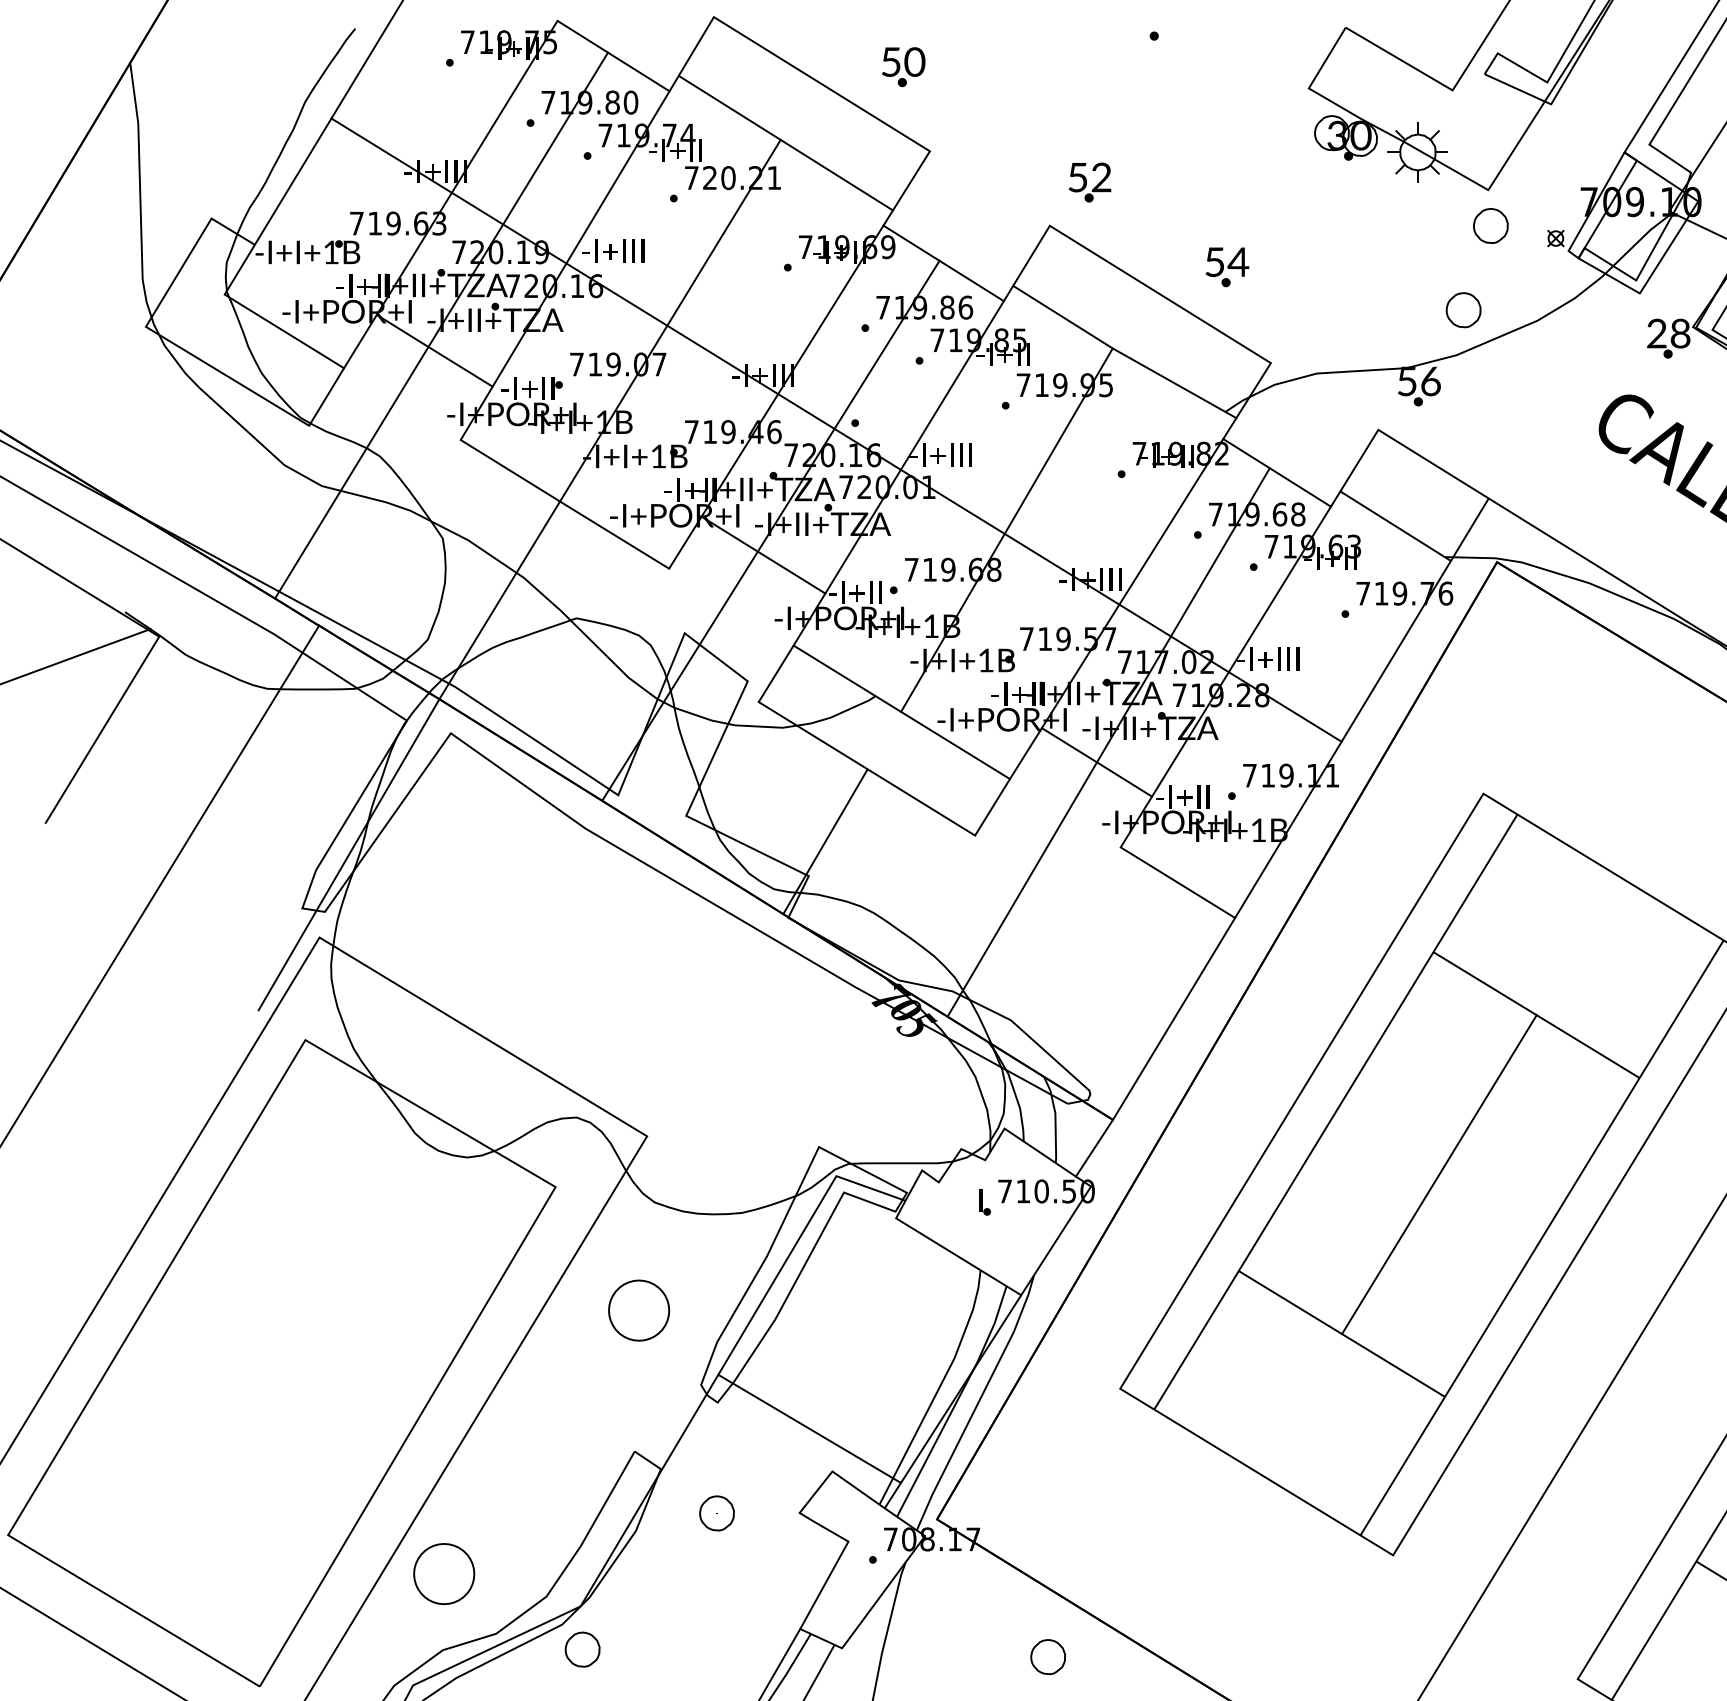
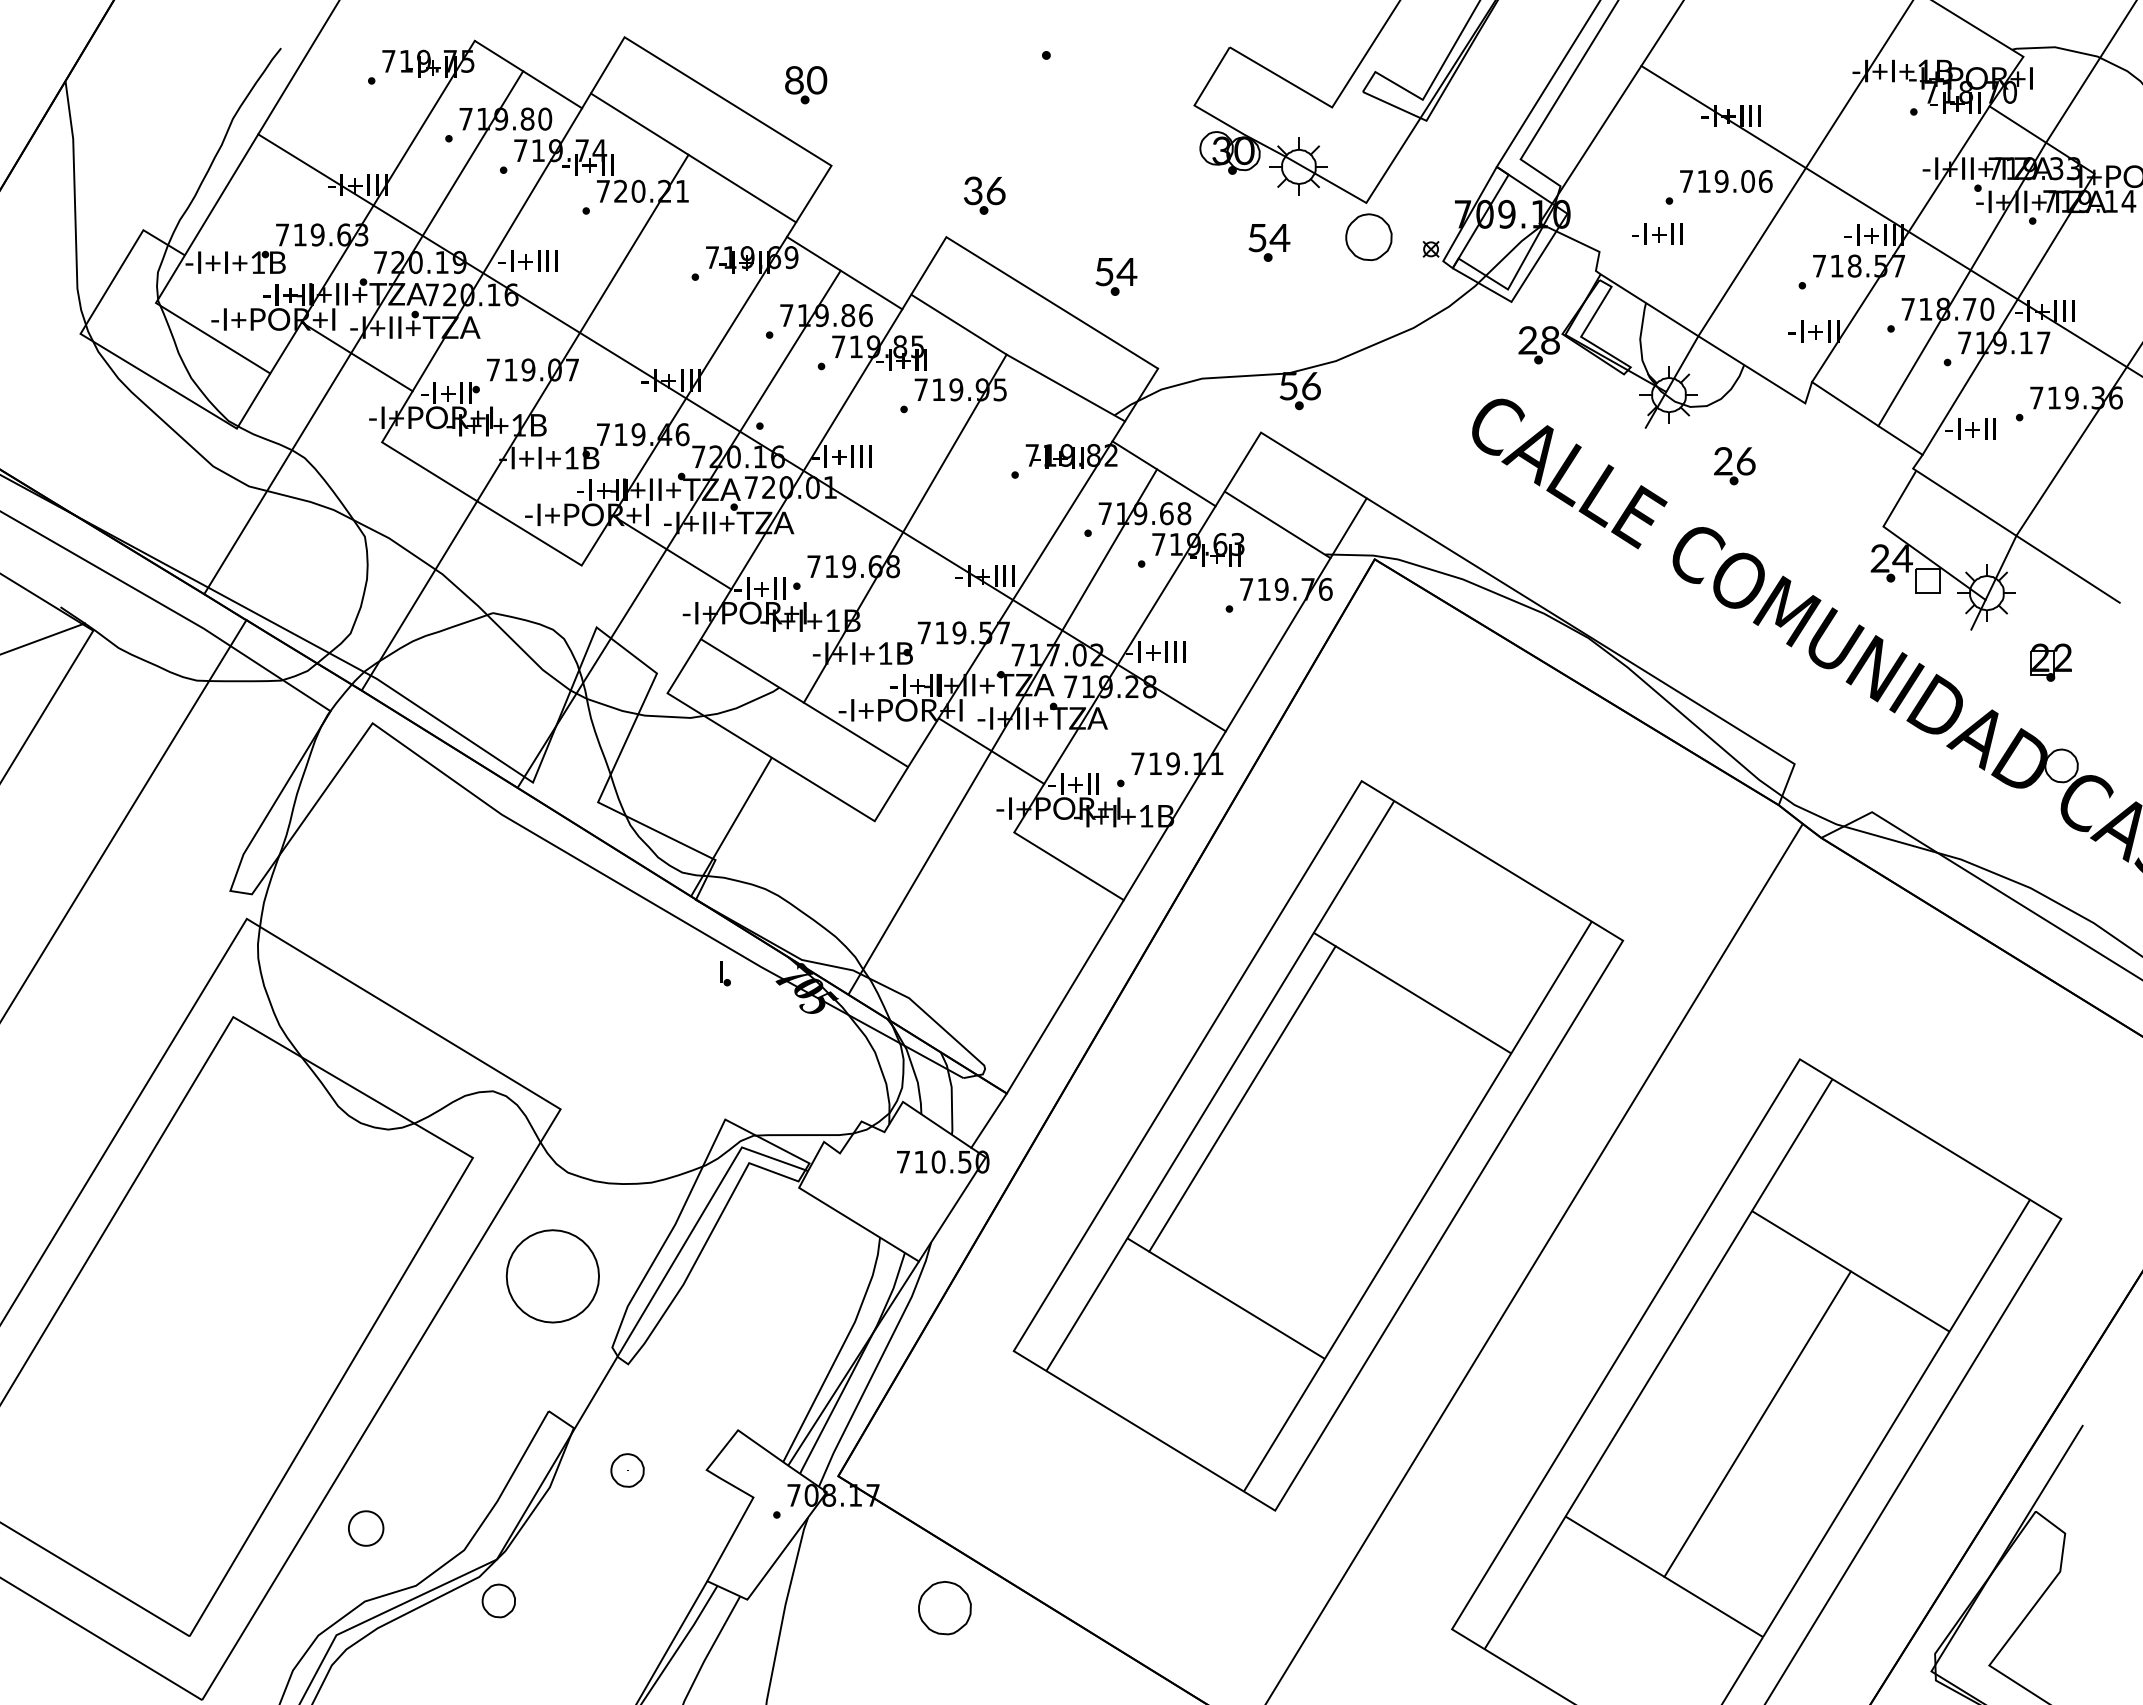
text: (891, 62) -> (794, 80), 50 -> 80
text: (1089, 177) -> (984, 190), 52 -> 36
part: (1490, 226) -> (1368, 237), size x1.4
part: (1387, 231) -> (1269, 242), added
part: (1463, 309) -> (1342, 317), removed
line: (348, 854) -> (274, 839), removed
line: (1439, 1174) -> (1242, 1098), moved
part: (985, 1202) -> (725, 973), moved
part: (638, 1309) -> (552, 1275), size x1.6
line: (808, 1428) -> (715, 1389), removed
part: (443, 1573) -> (365, 1528), size x0.6
part: (1047, 1656) -> (944, 1607), size x1.6

